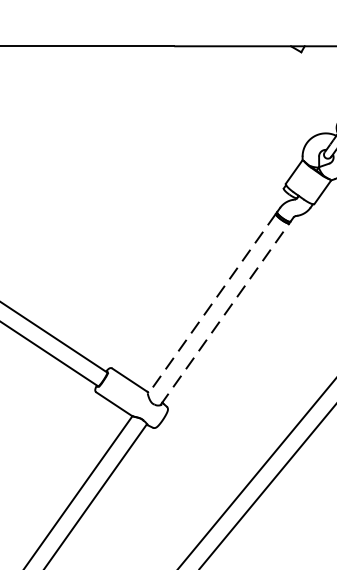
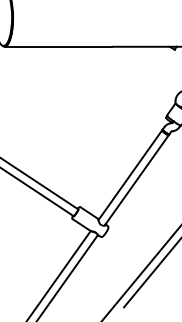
line: (212, 304) -> (130, 175), dashed -> solid
line: (224, 314) -> (136, 180), dashed -> solid

